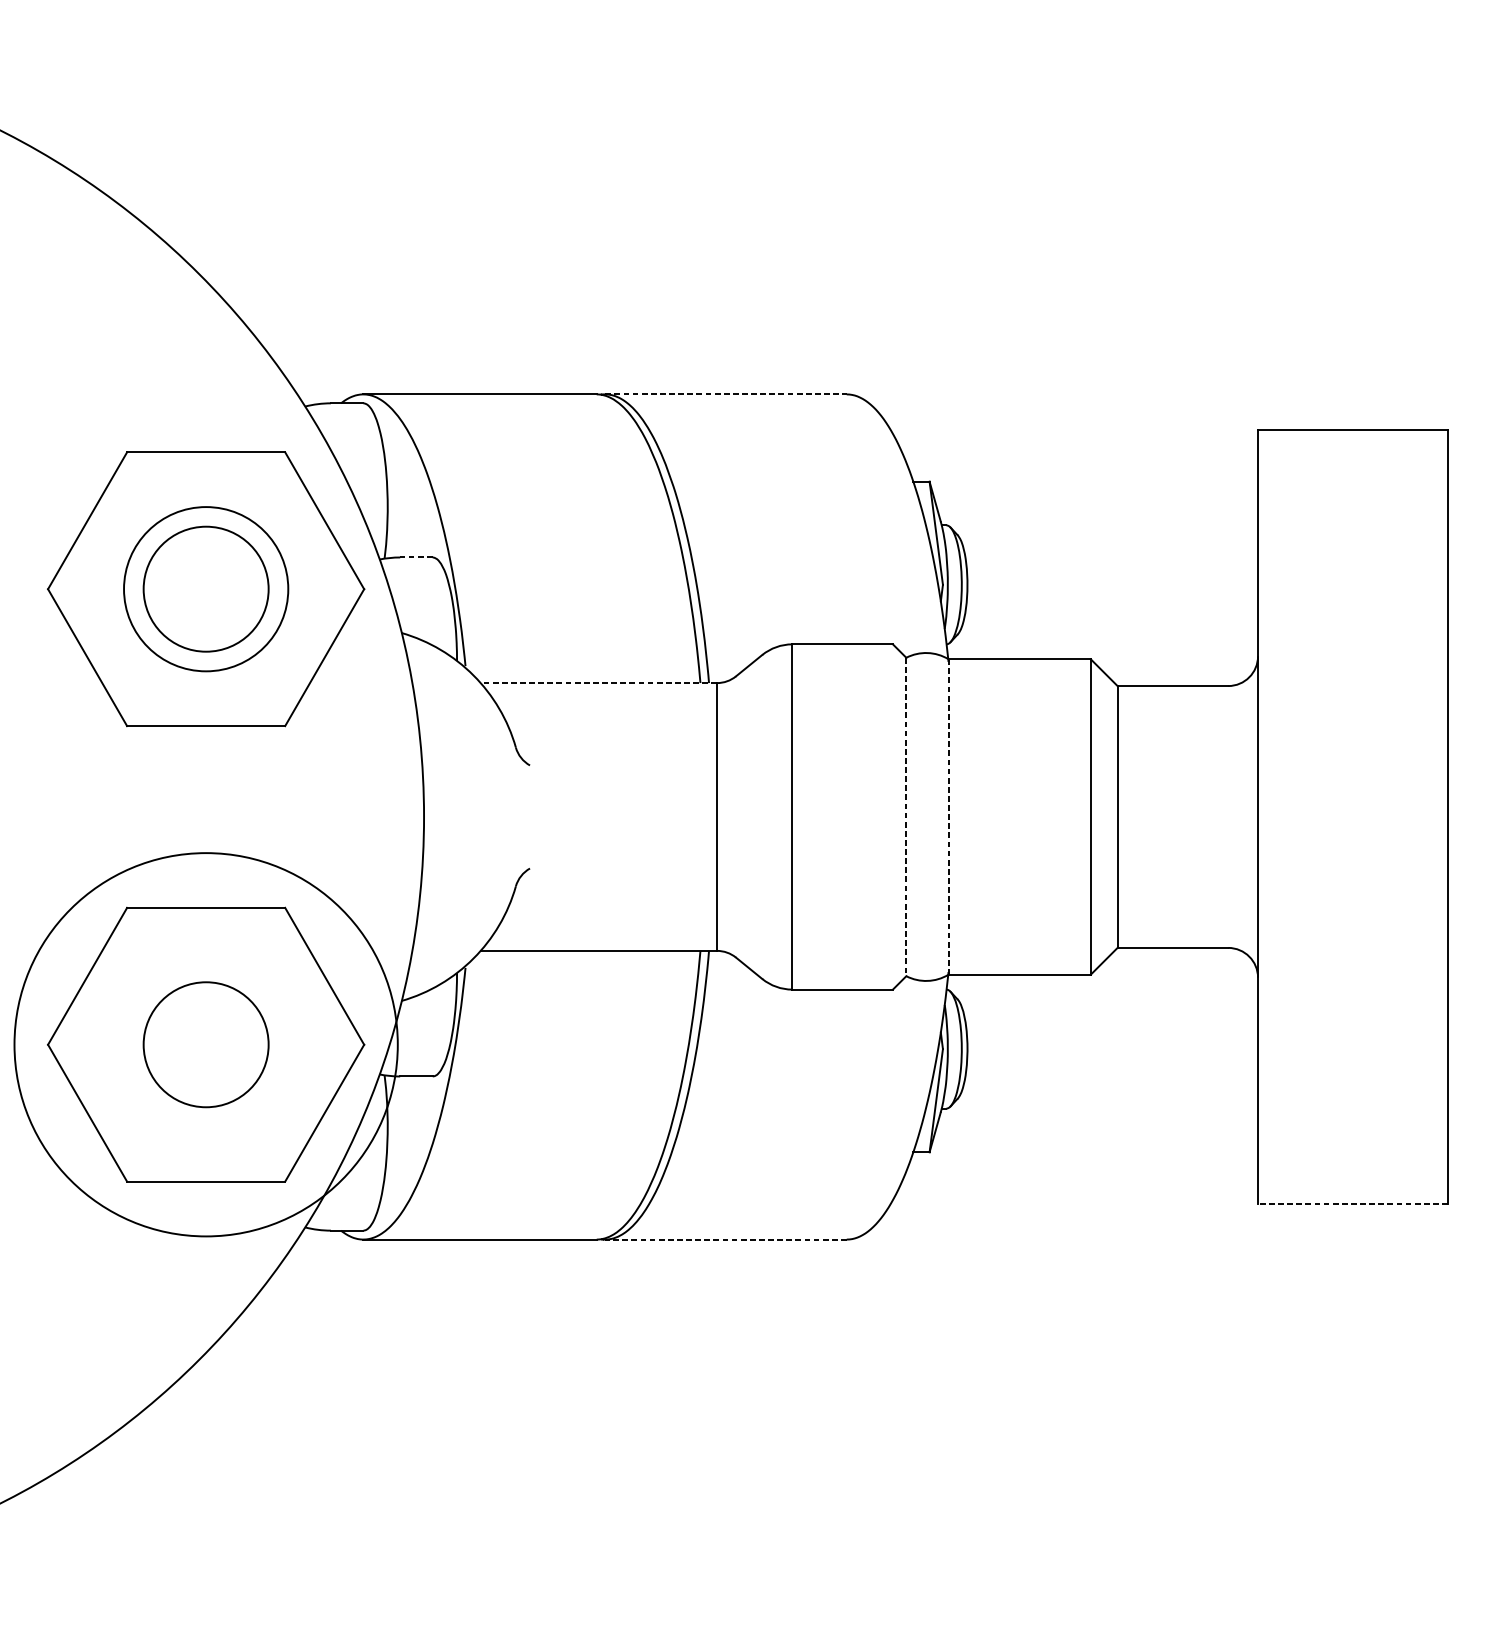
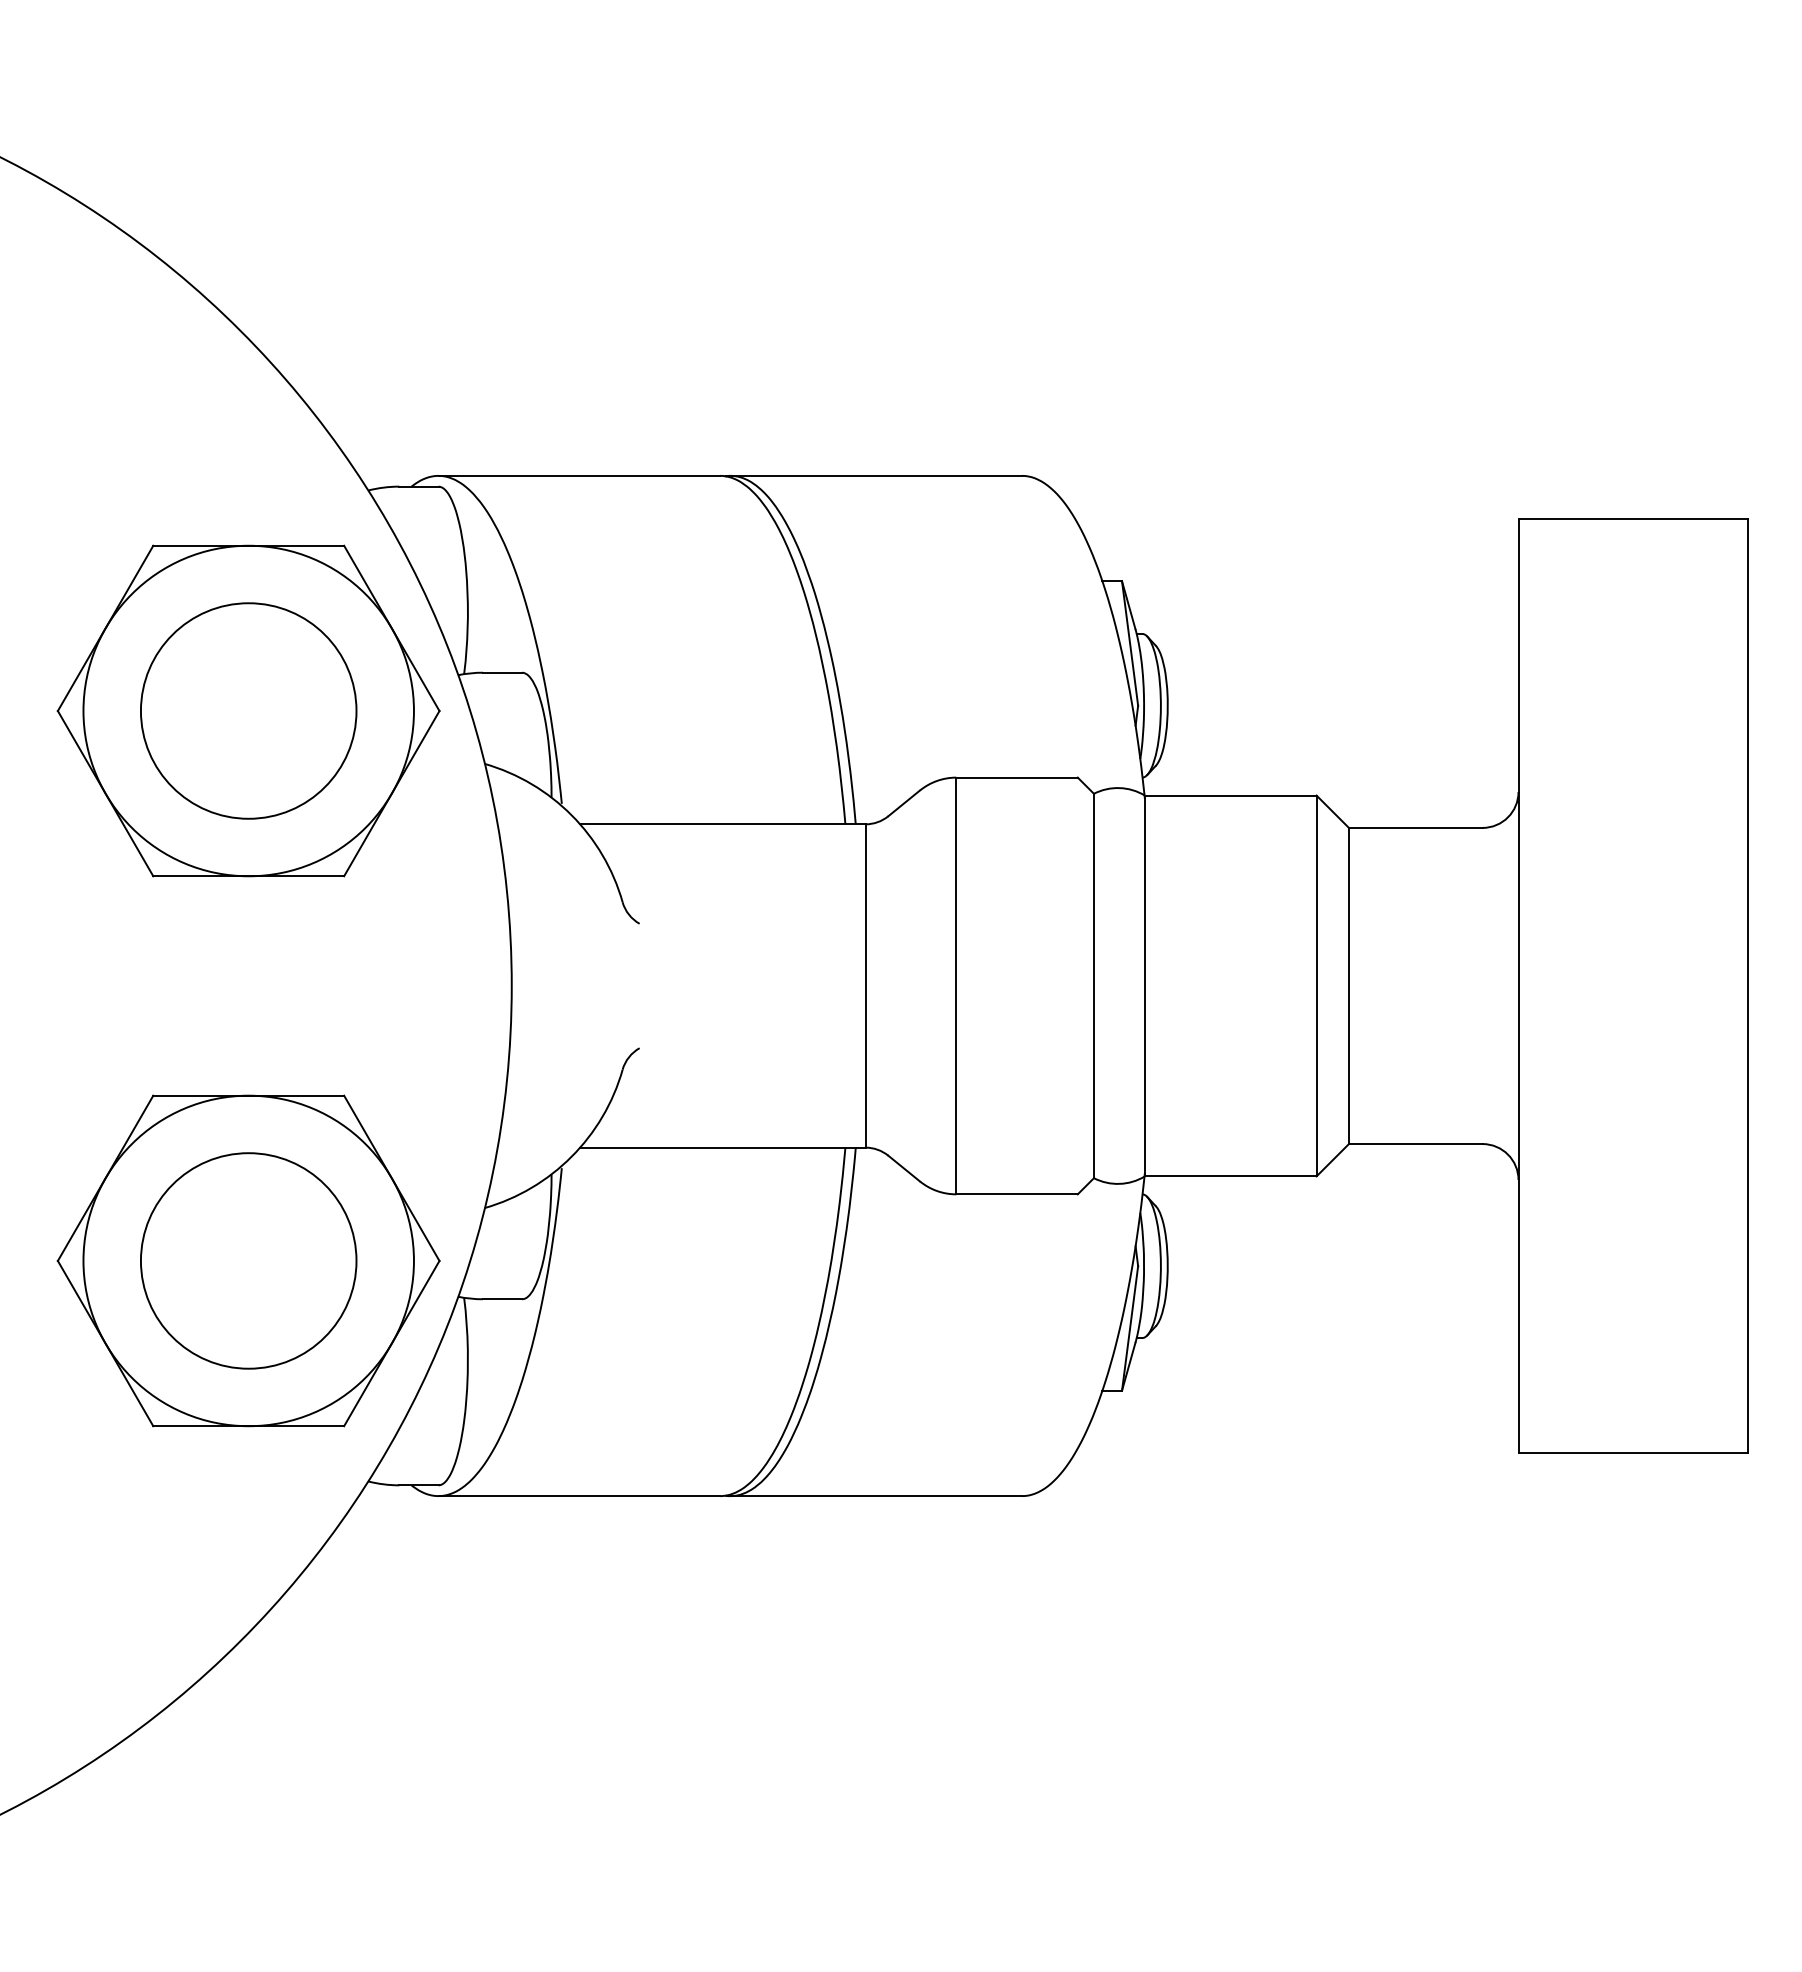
line: (726, 394) -> (876, 475), dashed -> solid
line: (416, 557) -> (502, 672), dashed -> solid
circle: (205, 588) -> (248, 710), size x1.43
circle: (205, 588) -> (248, 710), size x1.67
line: (598, 683) -> (722, 824), dashed -> solid
line: (905, 817) -> (1093, 986), dashed -> solid
line: (948, 817) -> (1144, 986), dashed -> solid
circle: (205, 1044) -> (248, 1260), size x0.71
circle: (205, 1044) -> (248, 1260), size x1.43
line: (1353, 1204) -> (1633, 1453), dashed -> solid
line: (726, 1239) -> (876, 1496), dashed -> solid

